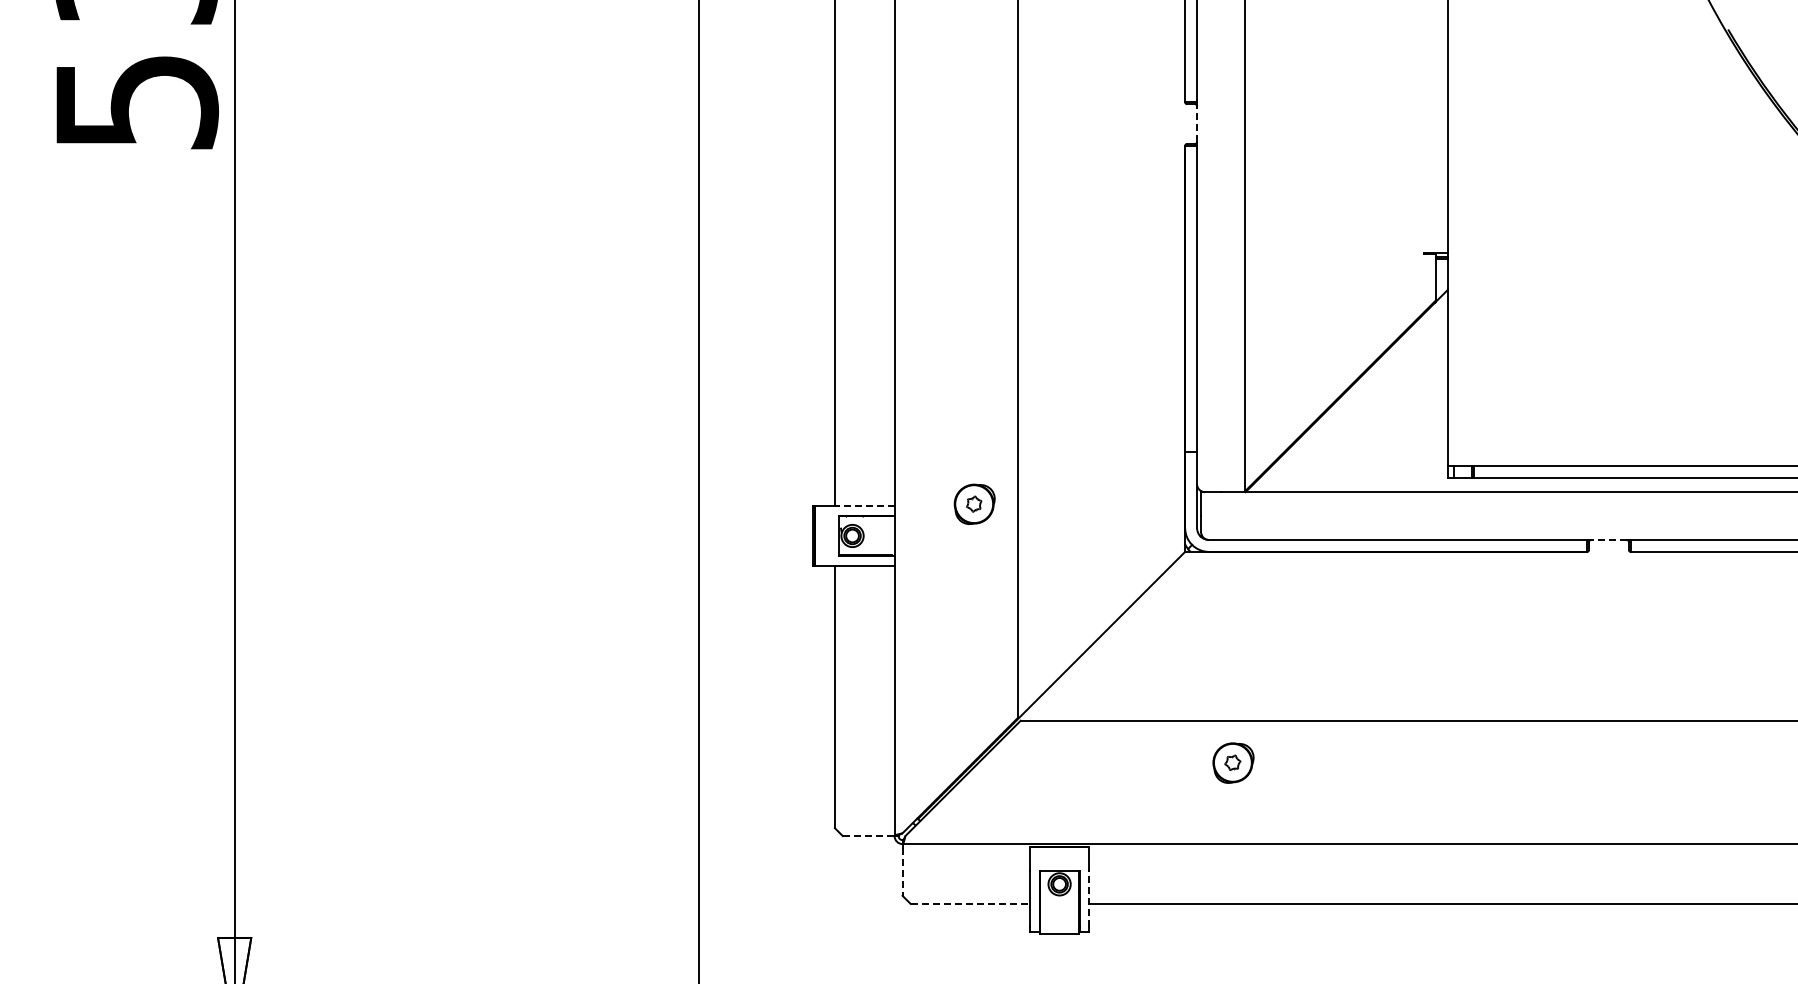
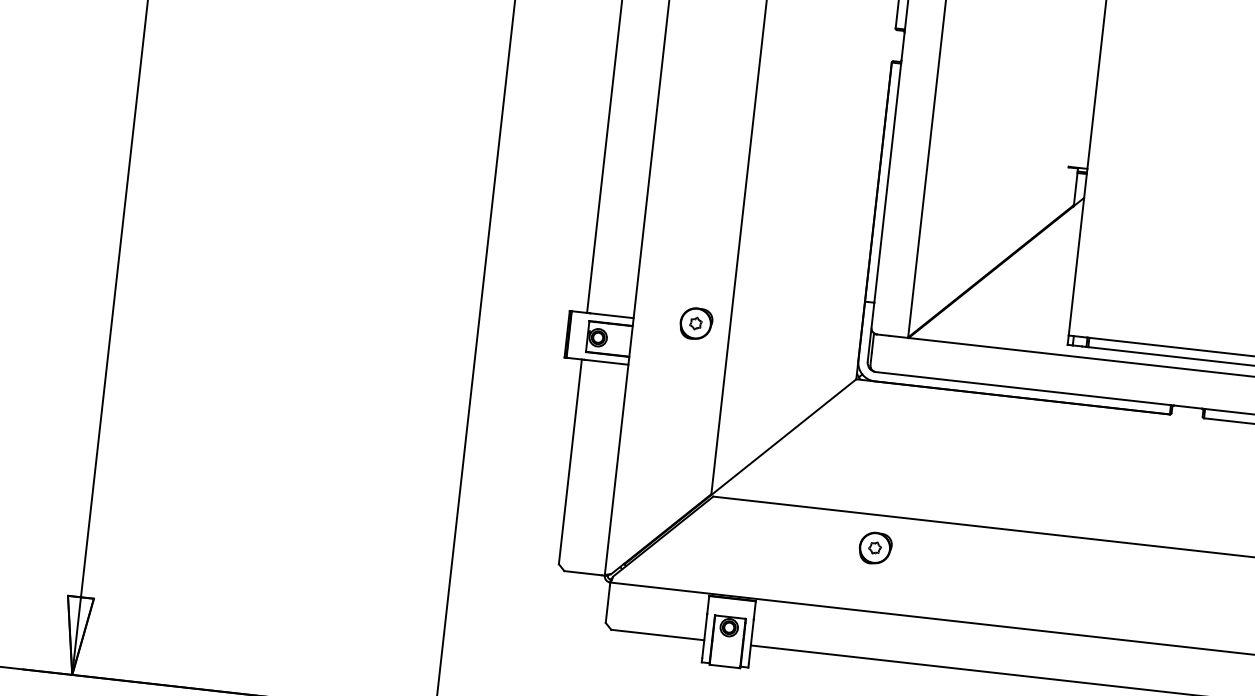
line: (1197, 124) -> (903, 46), dashed -> solid
line: (866, 506) -> (611, 315), dashed -> solid
line: (1608, 539) -> (1187, 406), dashed -> solid
line: (866, 836) -> (582, 573), dashed -> solid
line: (902, 871) -> (607, 603), dashed -> solid
line: (1089, 898) -> (751, 641), dashed -> solid
line: (970, 903) -> (658, 634), dashed -> solid

